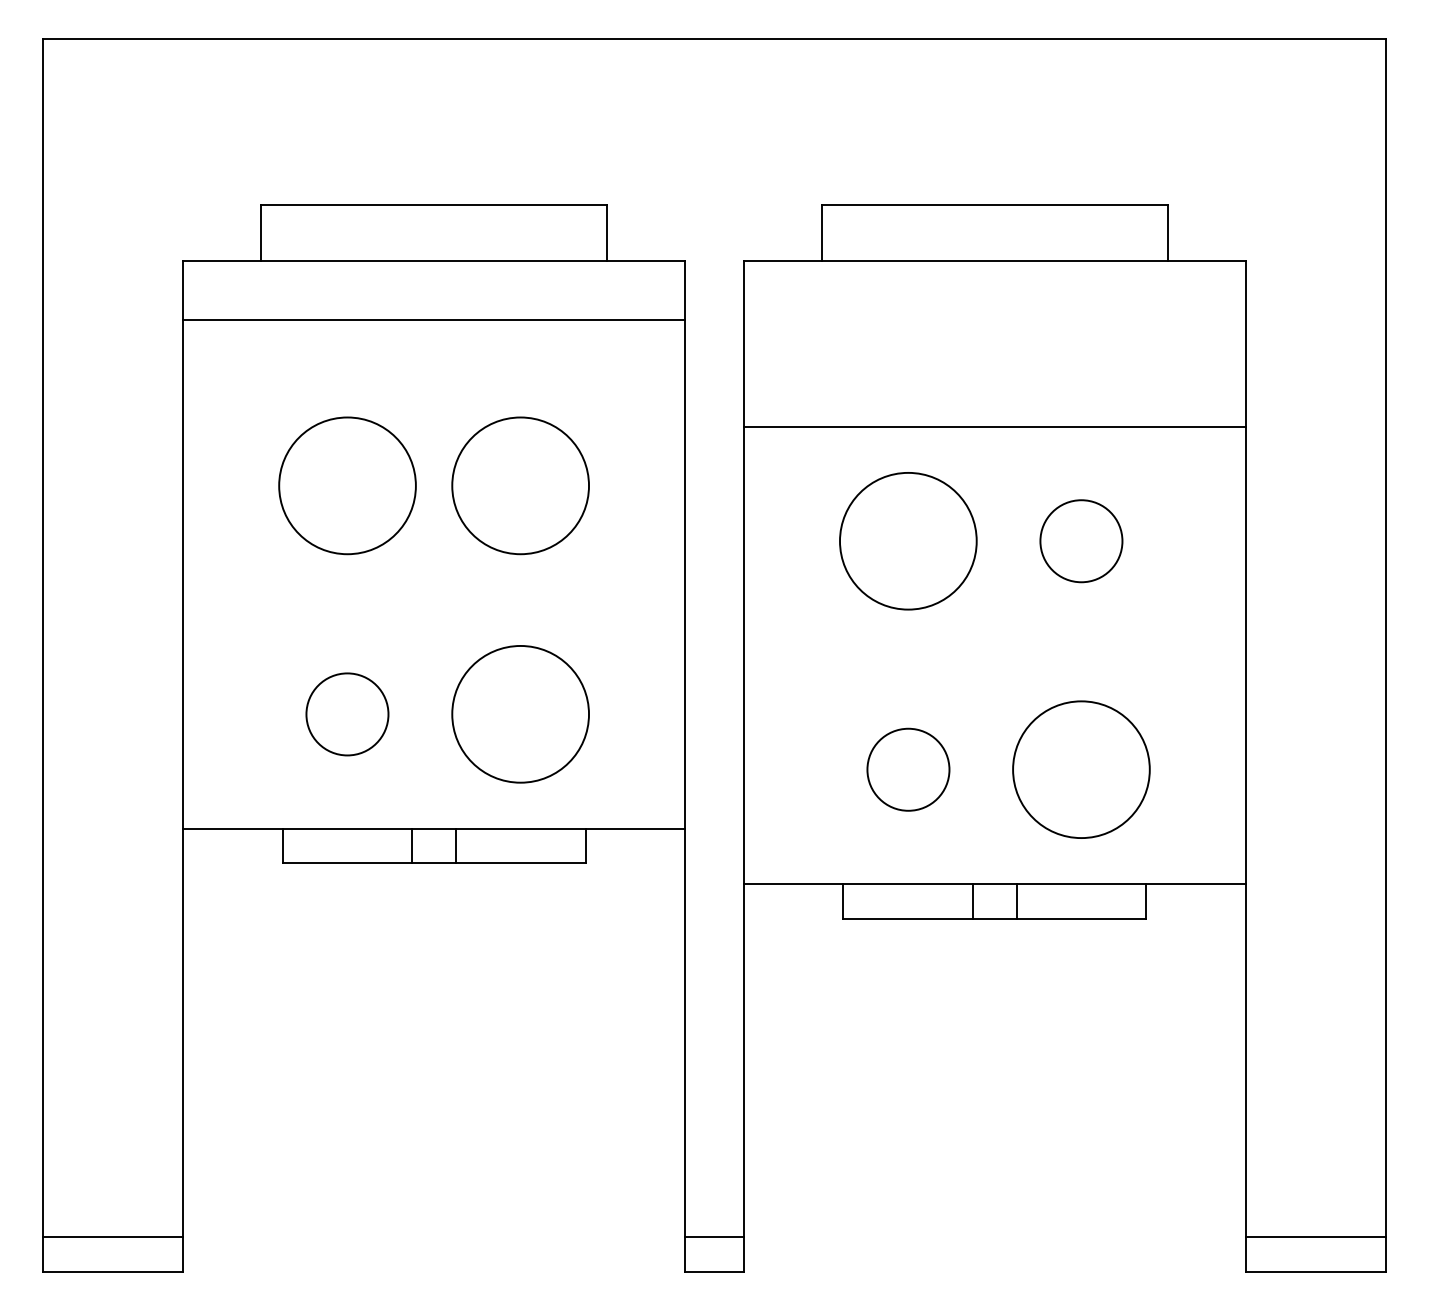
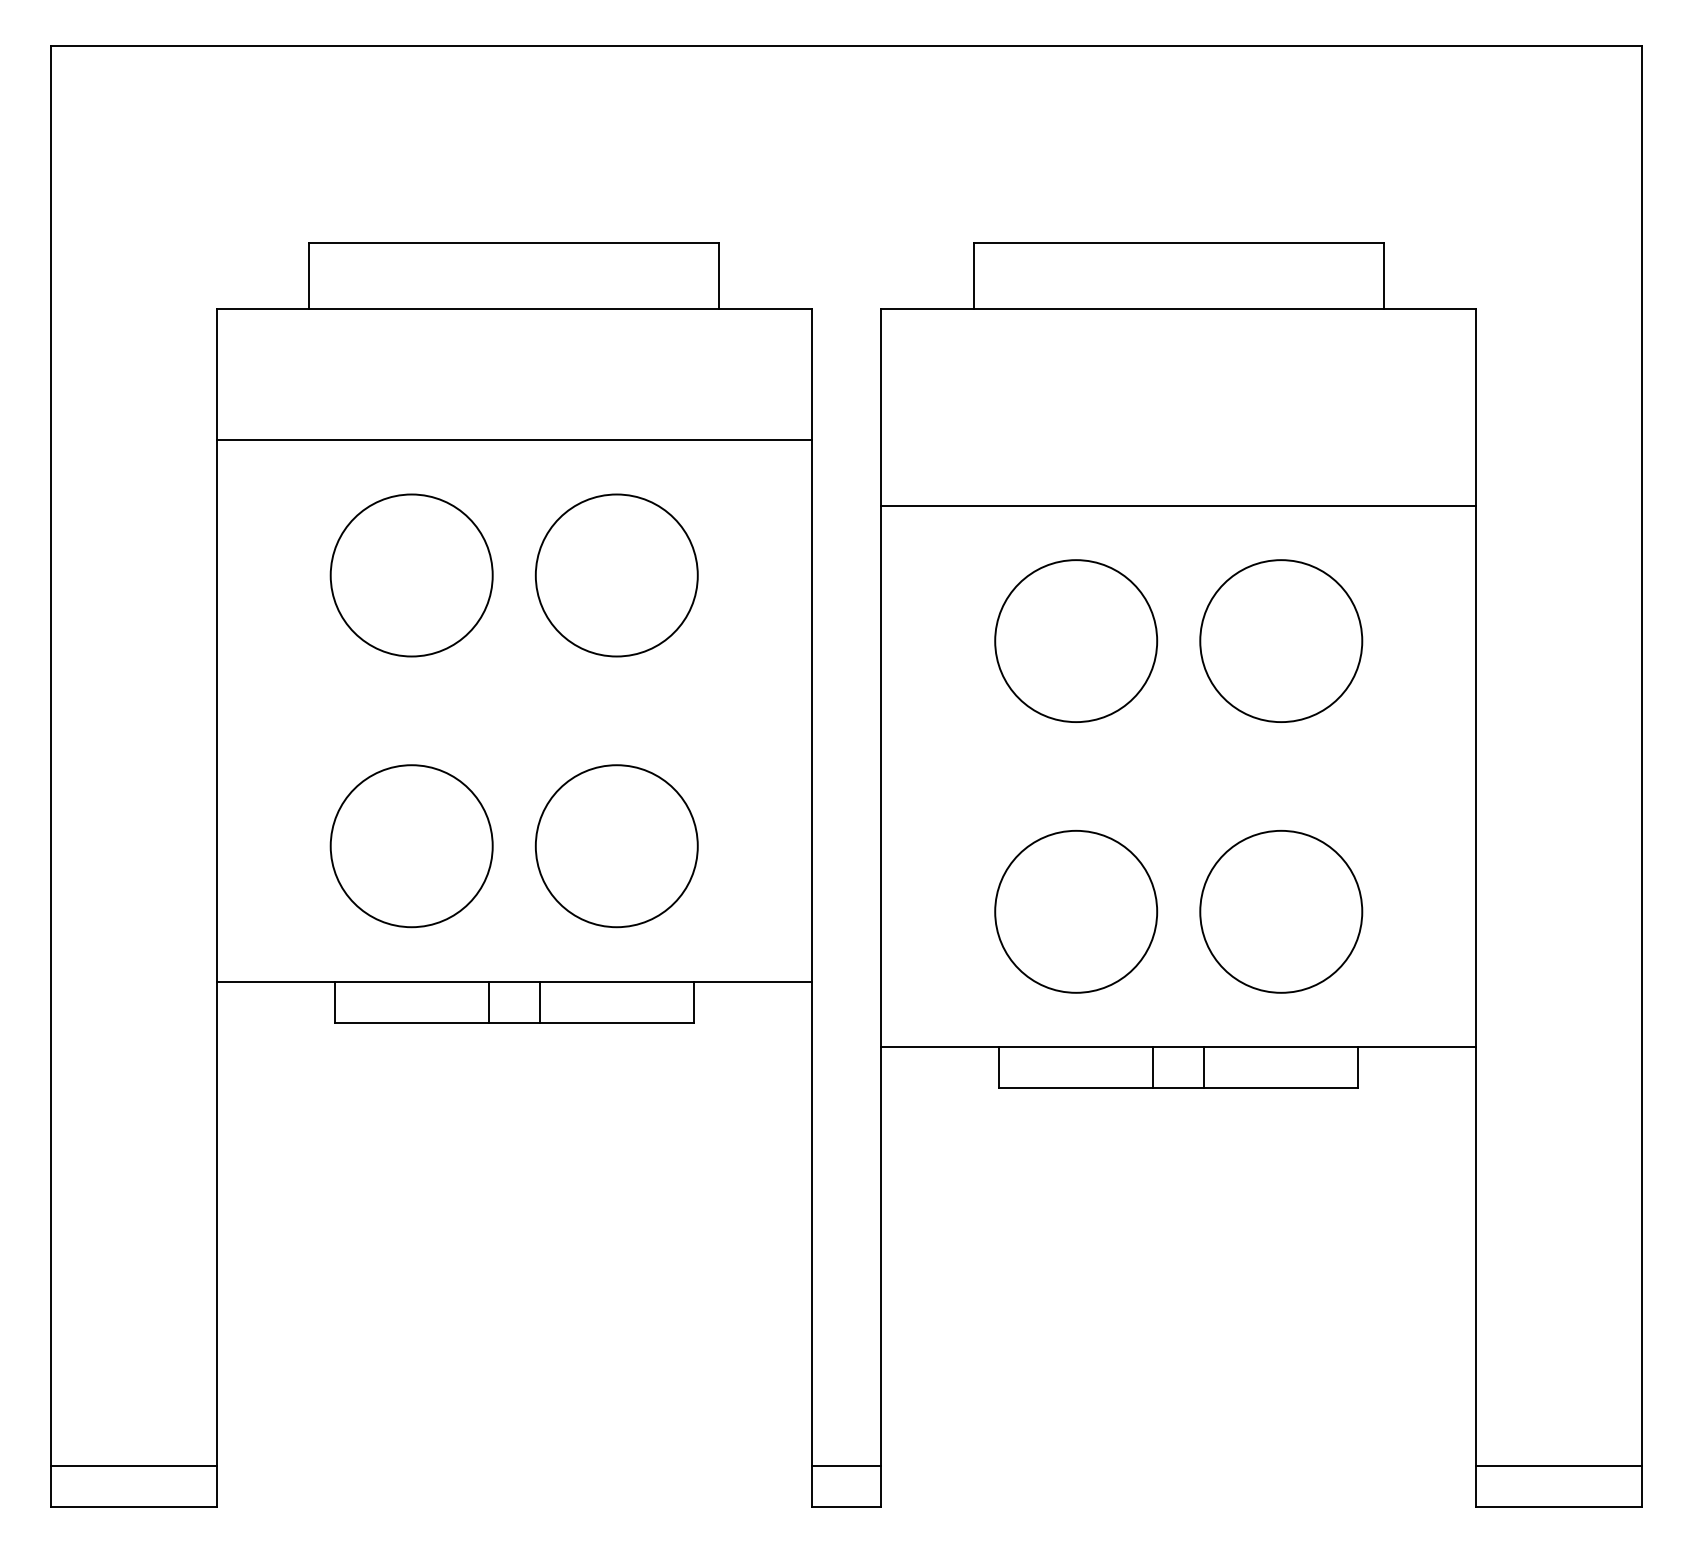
line: (433, 320) -> (513, 440), moved
circle: (1081, 541) -> (1281, 641), size x1.67
circle: (347, 714) -> (411, 846), size x1.67
circle: (908, 769) -> (1076, 911), size x1.67

